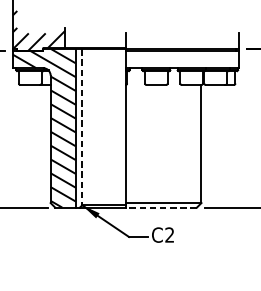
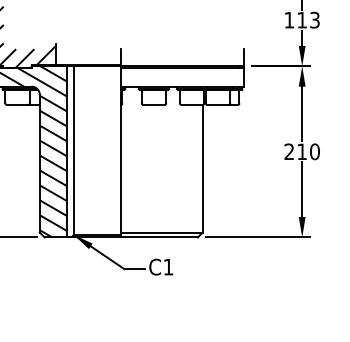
line: (81, 128) -> (73, 151), dashed -> solid
line: (161, 207) -> (159, 237), dashed -> solid
text: (169, 234) -> (168, 266), C2 -> C1

